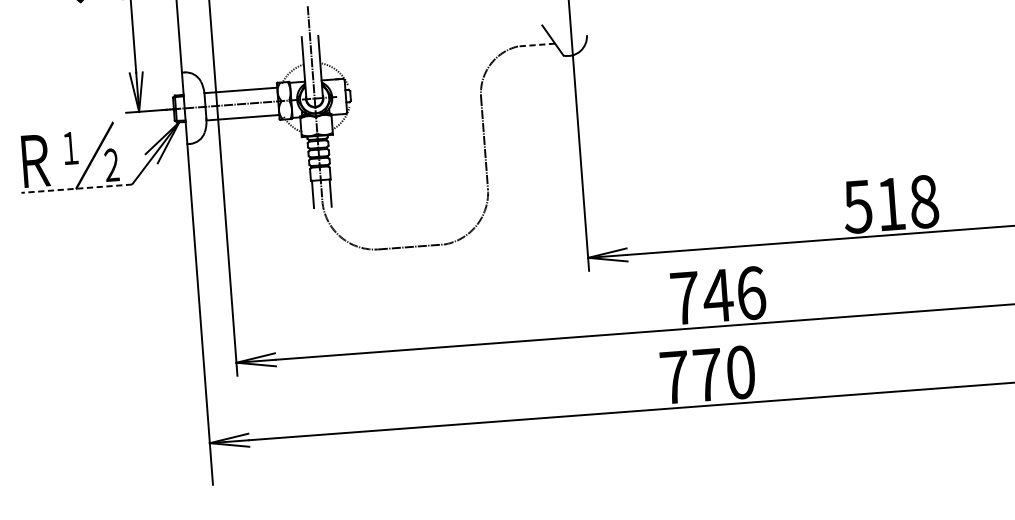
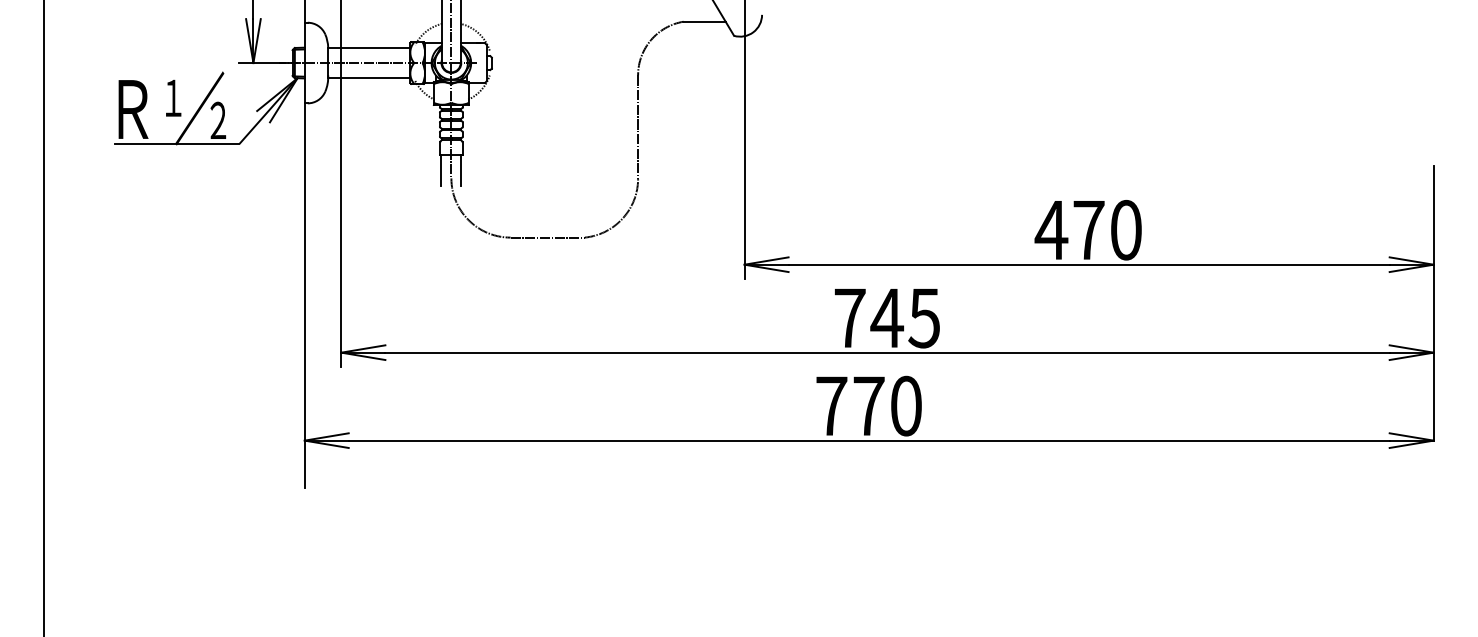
line: (536, 44) -> (704, 21), dashed -> solid
line: (76, 189) -> (176, 144), dashed -> solid
text: (889, 203) -> (1087, 229), 518 -> 470
text: (751, 292) -> (924, 317), 746 -> 745

